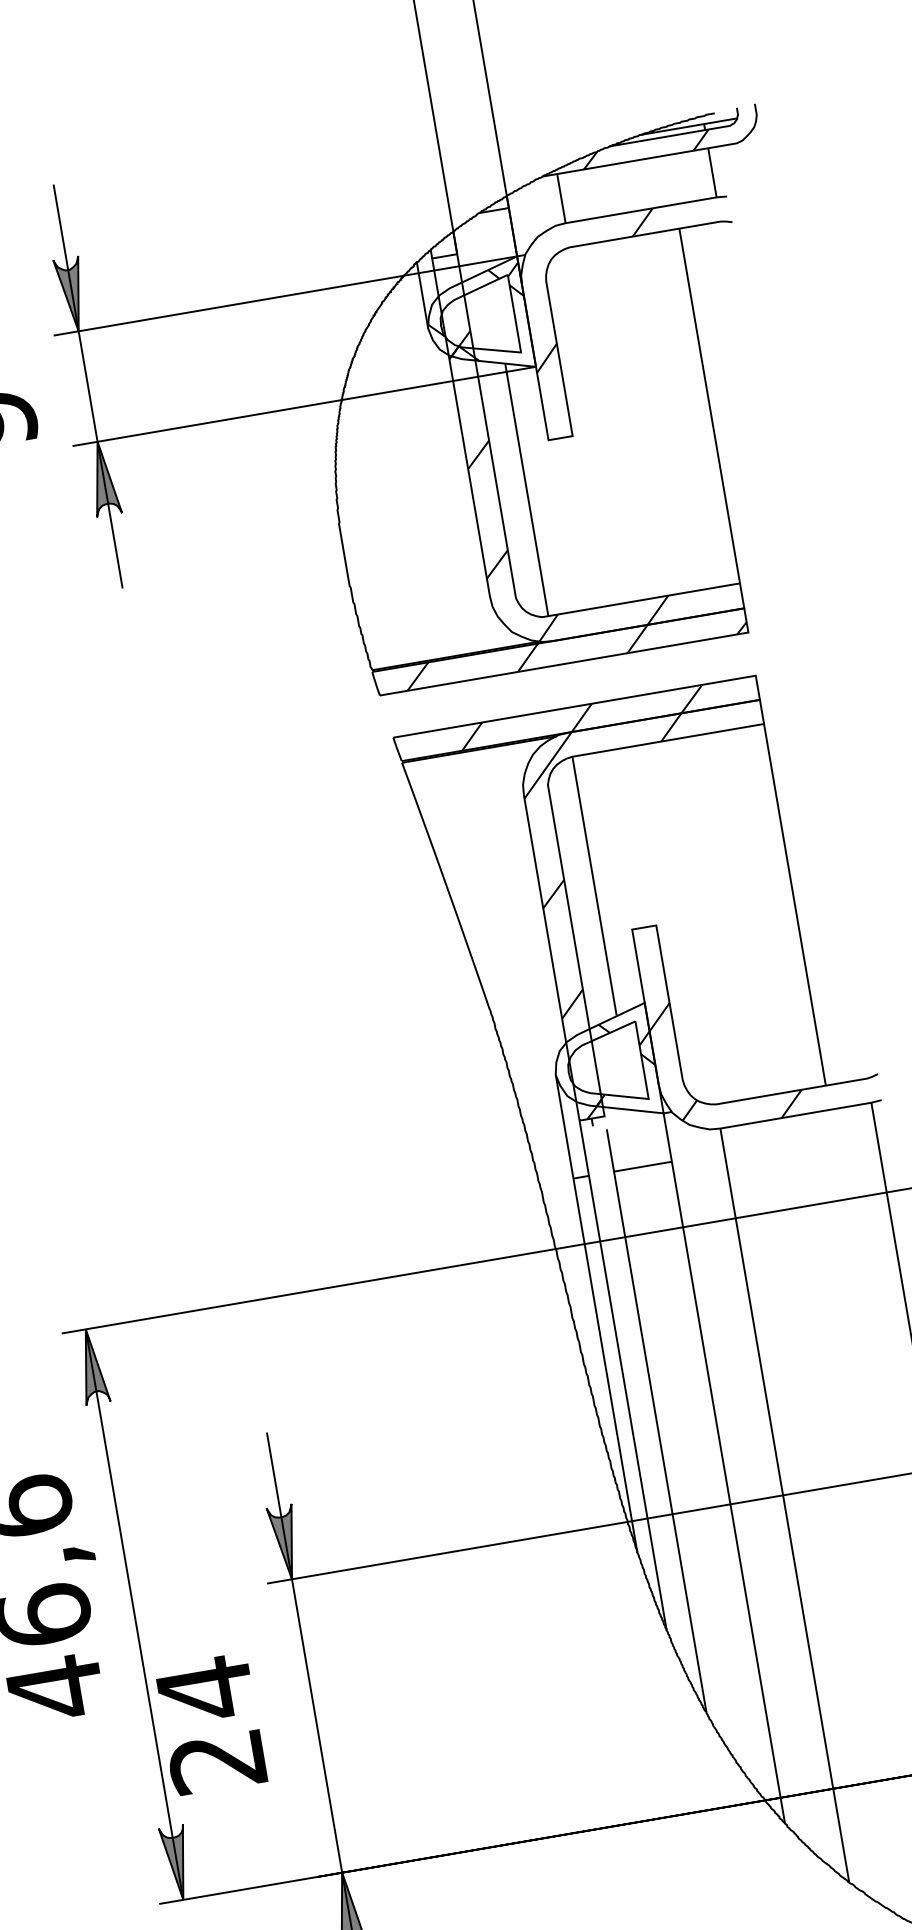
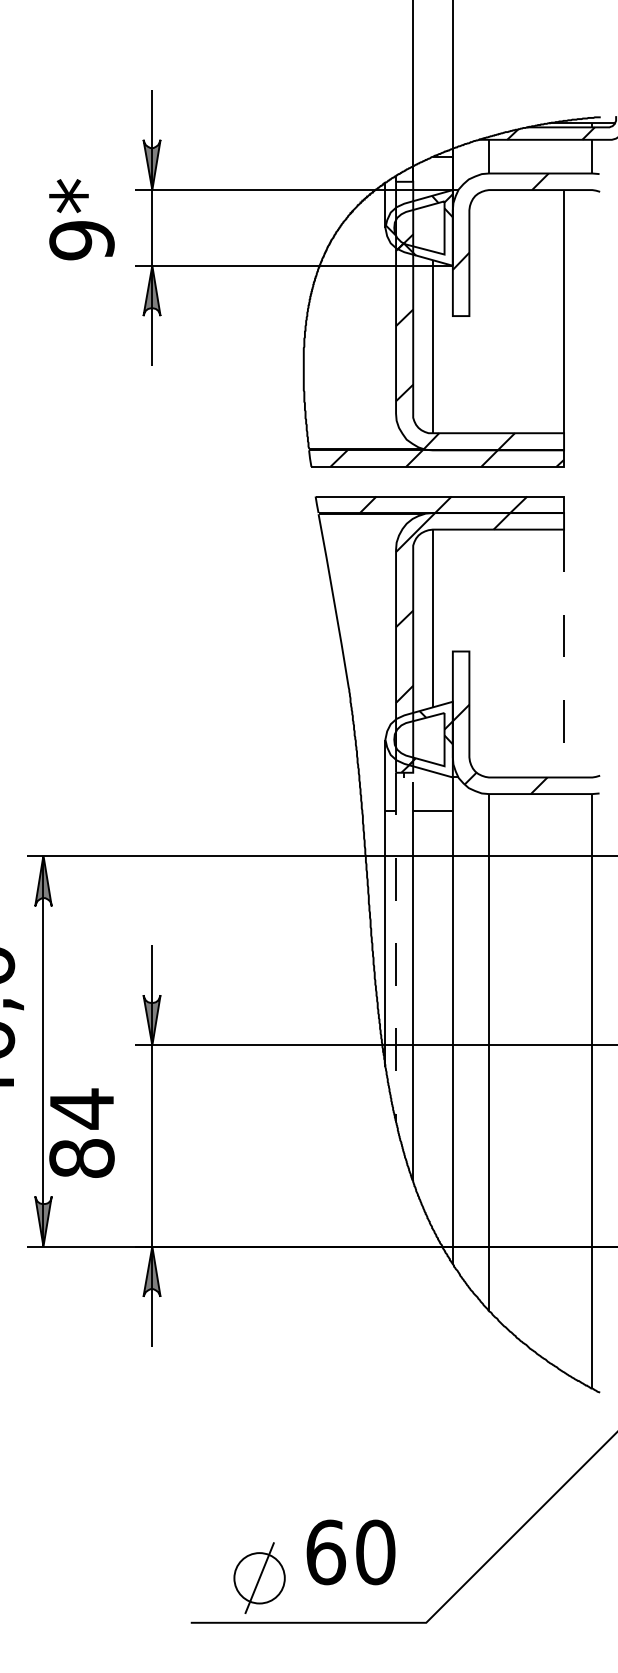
line: (795, 904) -> (564, 653), solid -> dashed
line: (623, 1375) -> (396, 947), solid -> dashed
text: (216, 1761) -> (81, 1158), 24 -> 84

